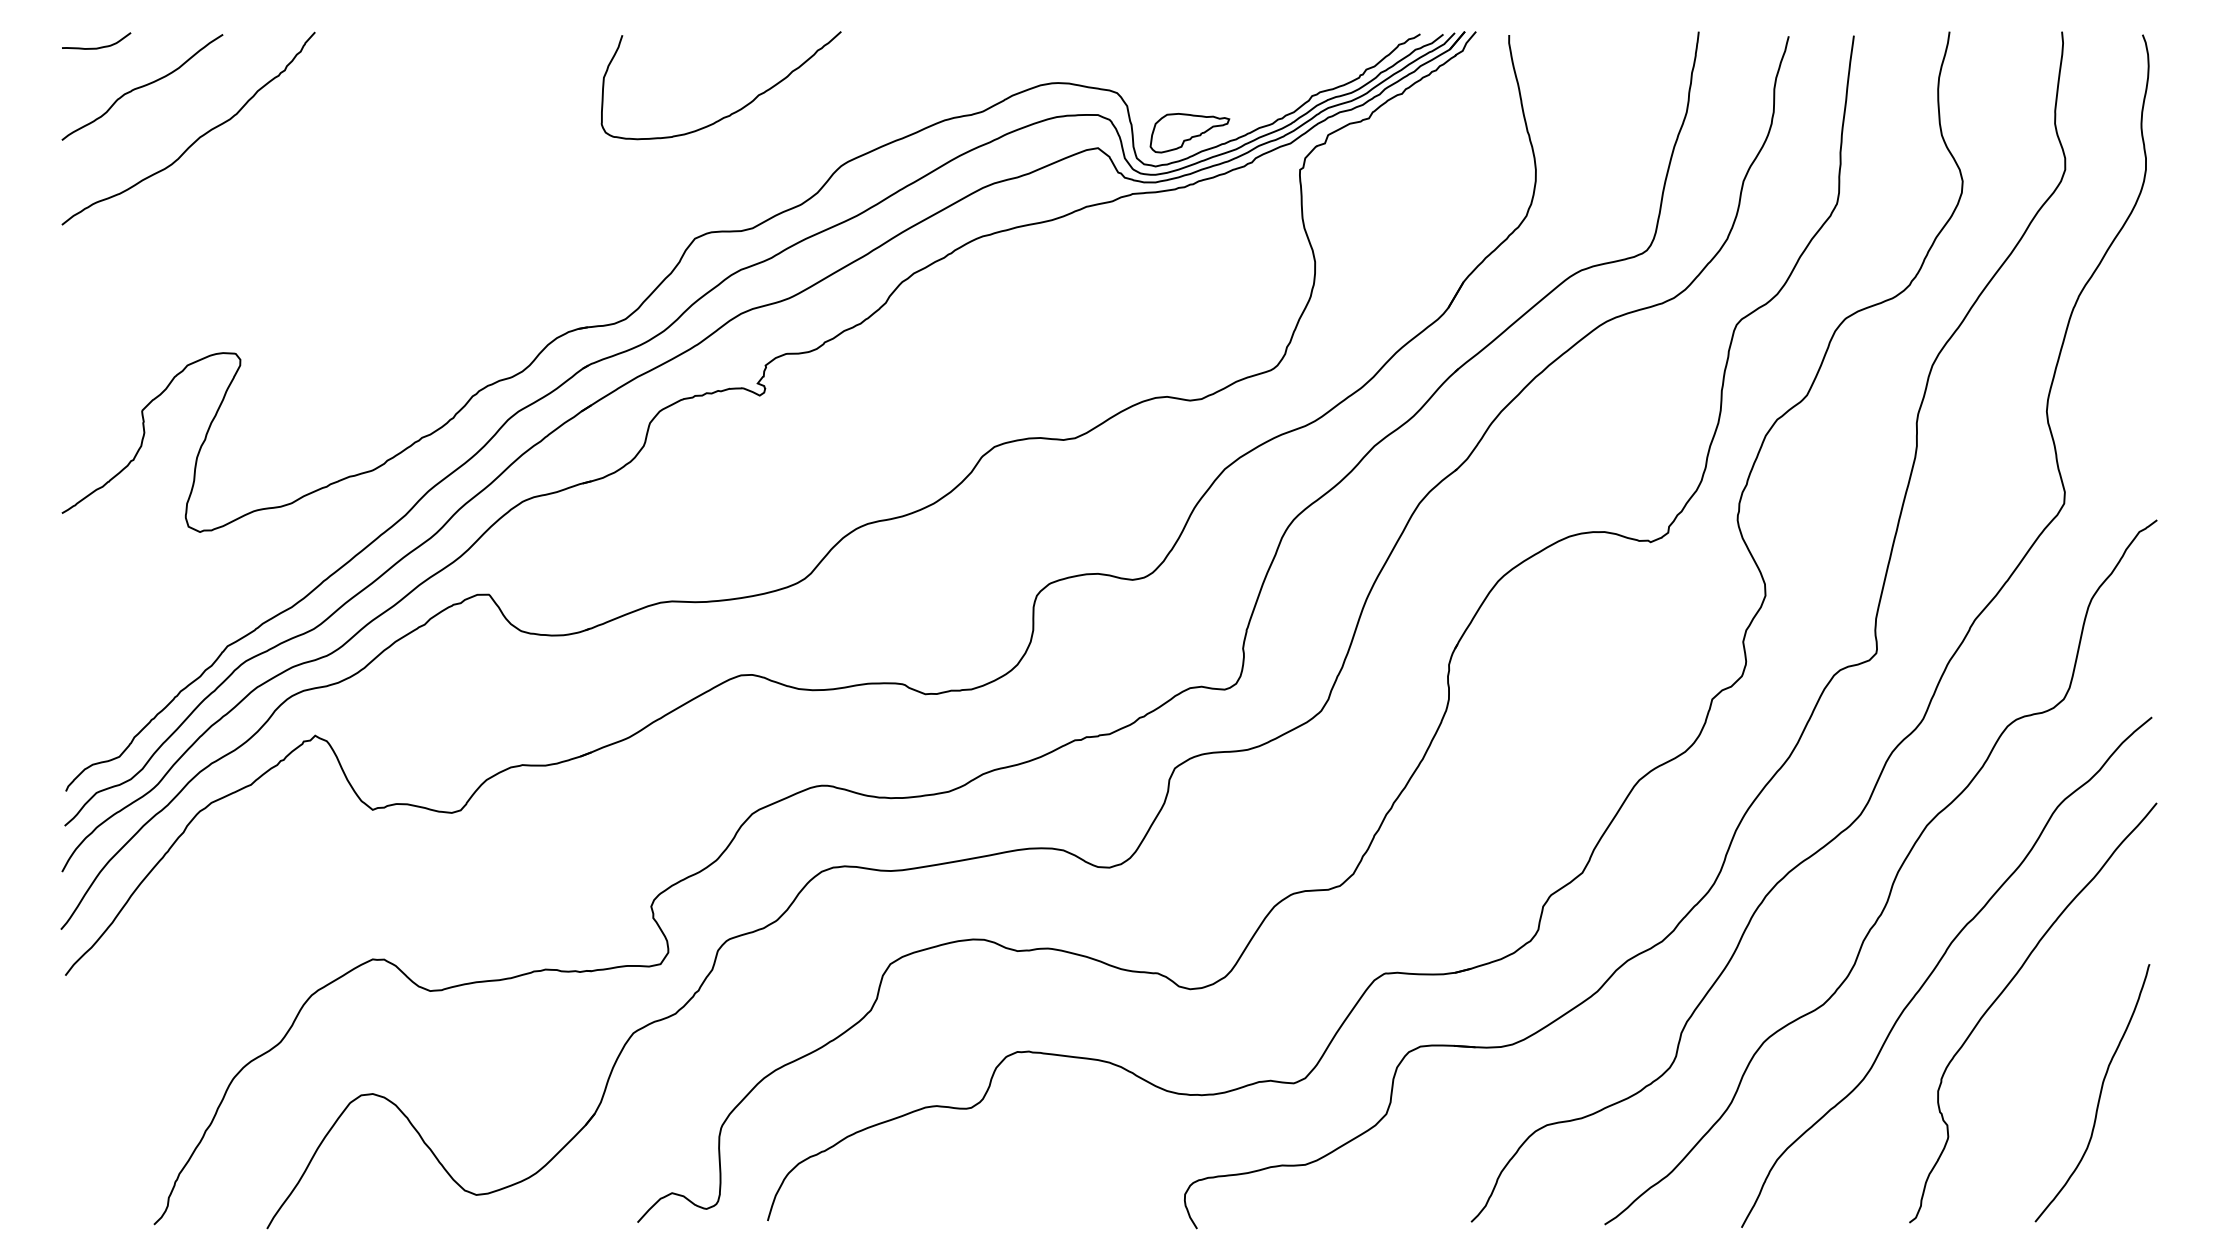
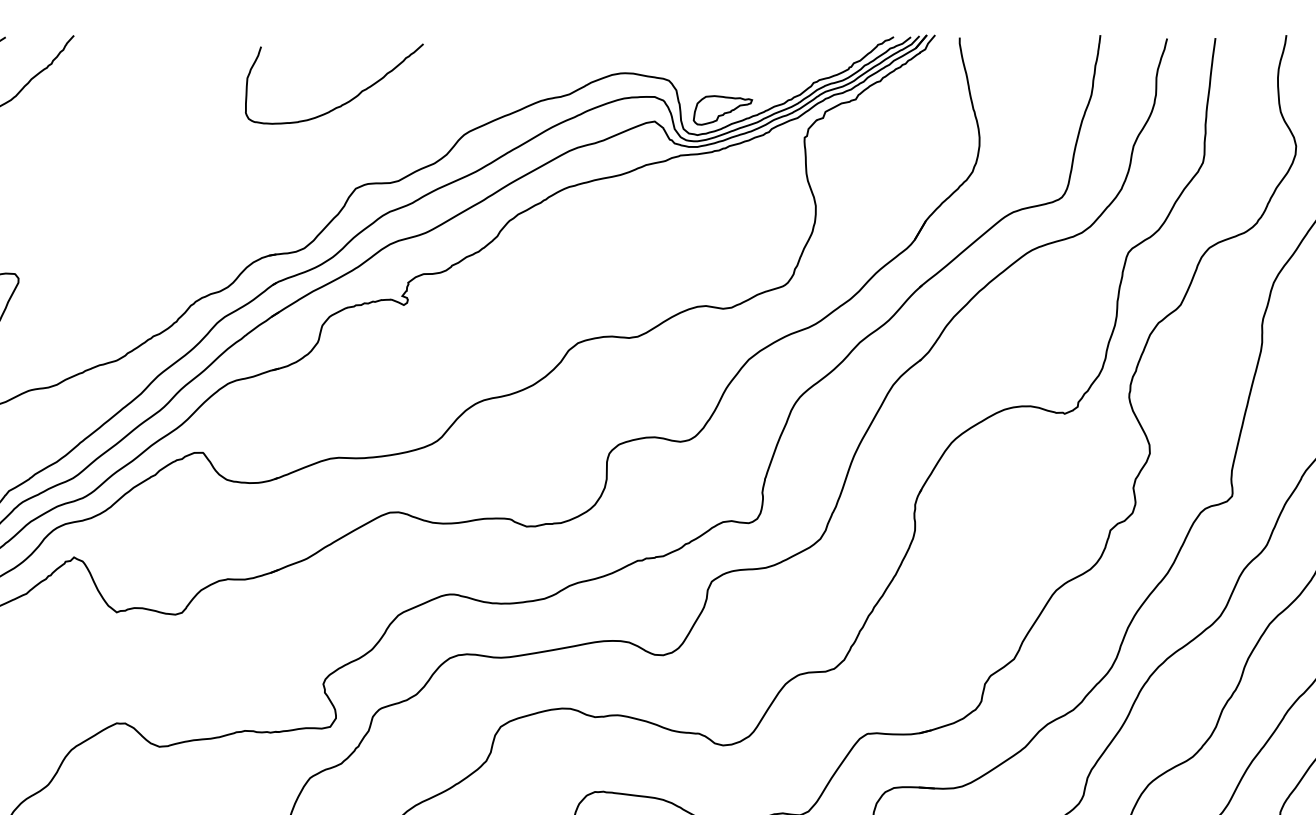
curve: (734, 111) -> (344, 103), moved

